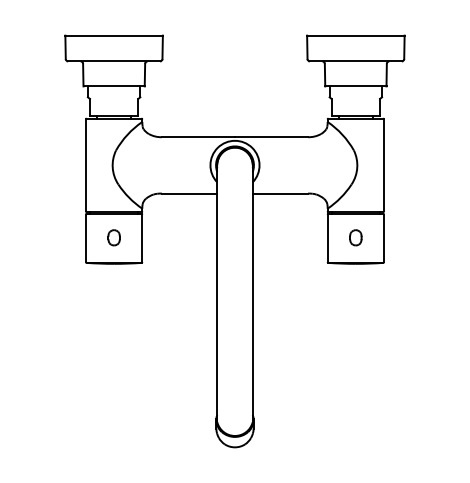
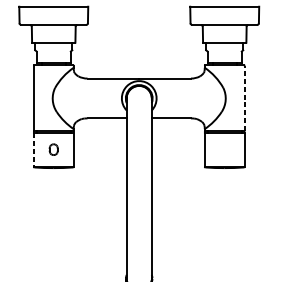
line: (384, 165) -> (244, 98), solid -> dashed
part: (355, 237) -> (224, 149), removed
line: (85, 238) -> (33, 150), solid -> dashed

